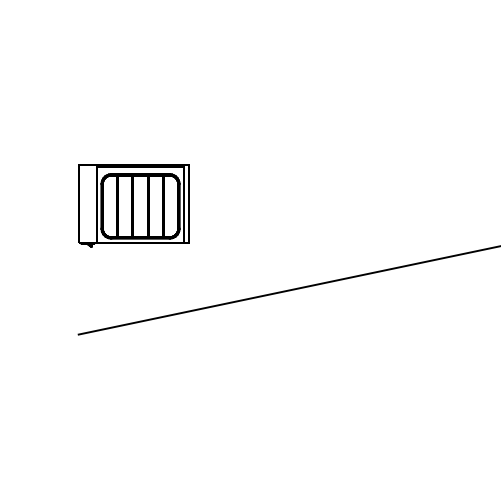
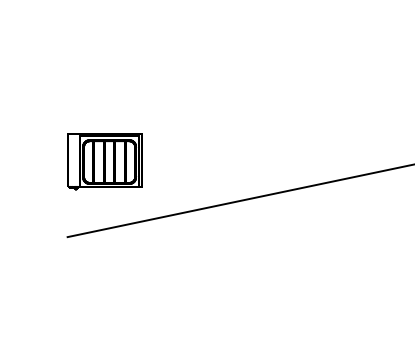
part: (133, 205) -> (104, 161), moved

